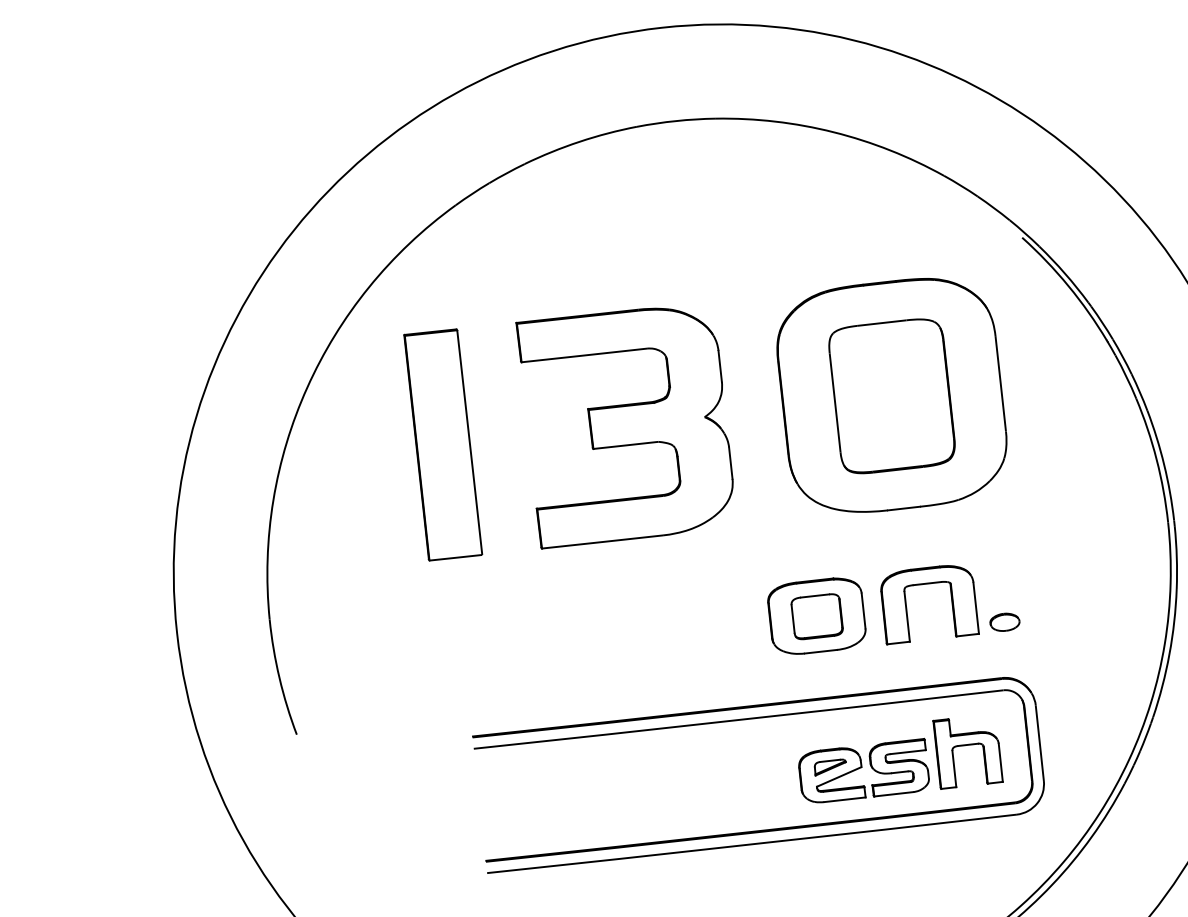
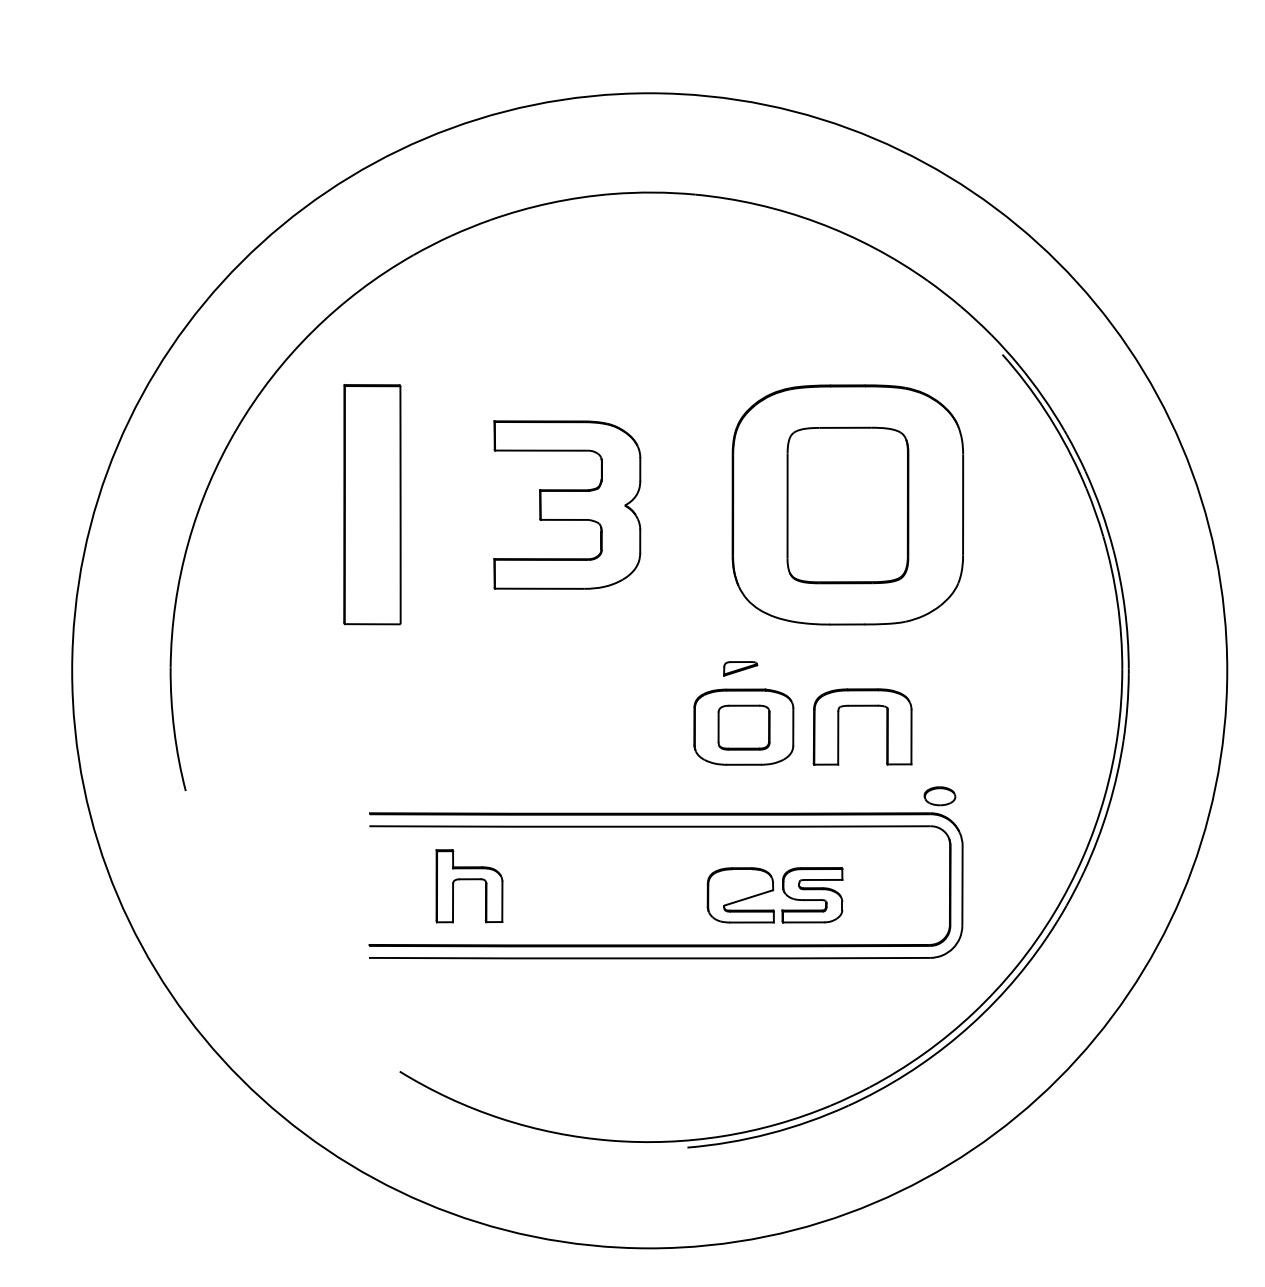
part: (627, 424) -> (567, 504), size x0.7
part: (1004, 622) -> (939, 796), moved
part: (968, 751) -> (469, 886), moved
part: (830, 766) -> (740, 668), moved

